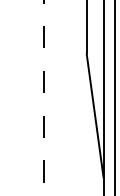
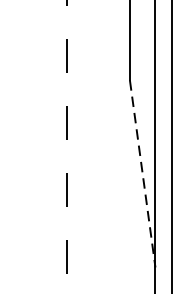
line: (95, 116) -> (143, 174), solid -> dashed

